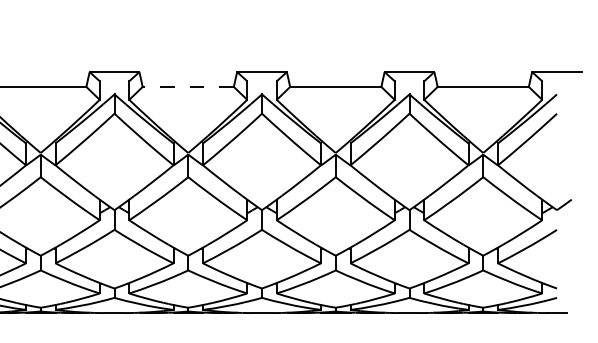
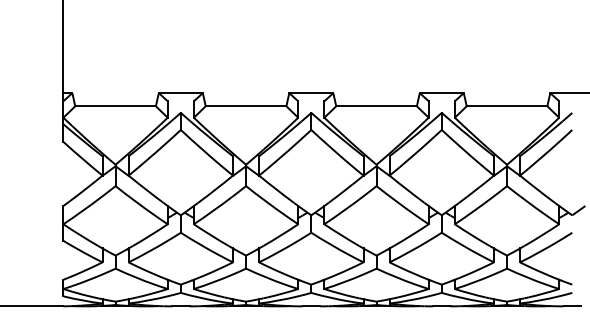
line: (187, 87) -> (245, 106), dashed -> solid

